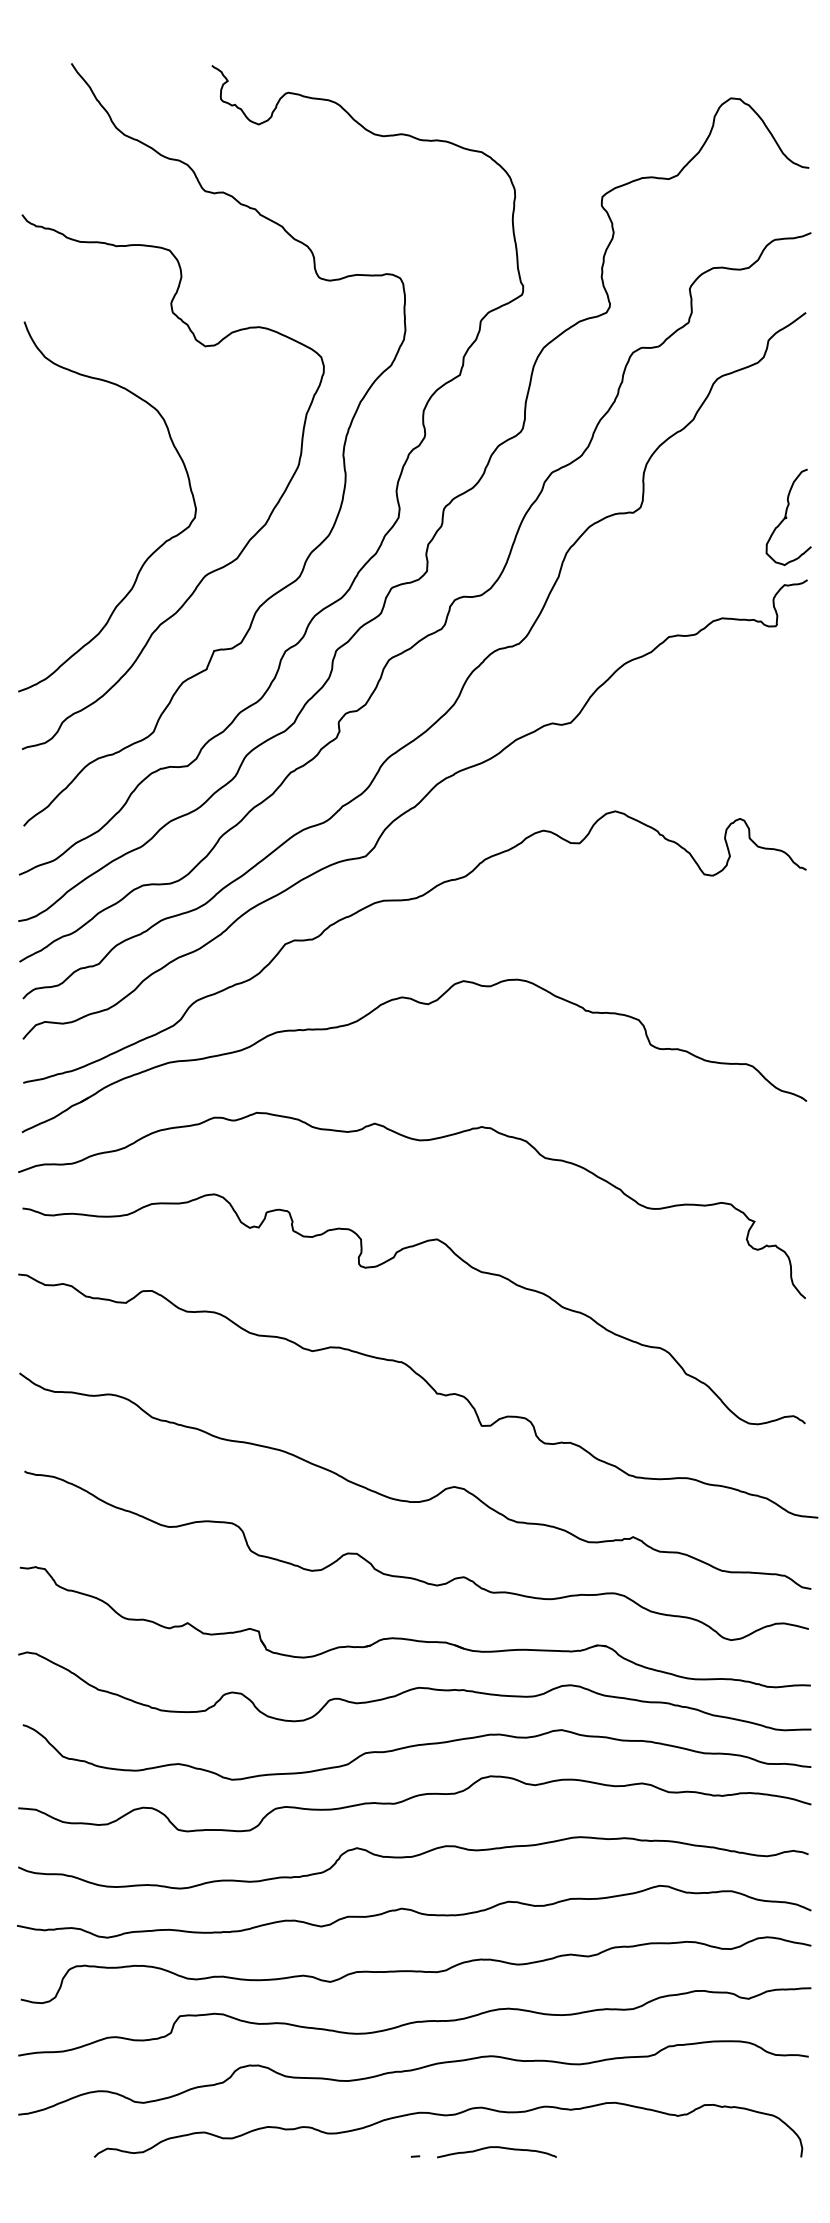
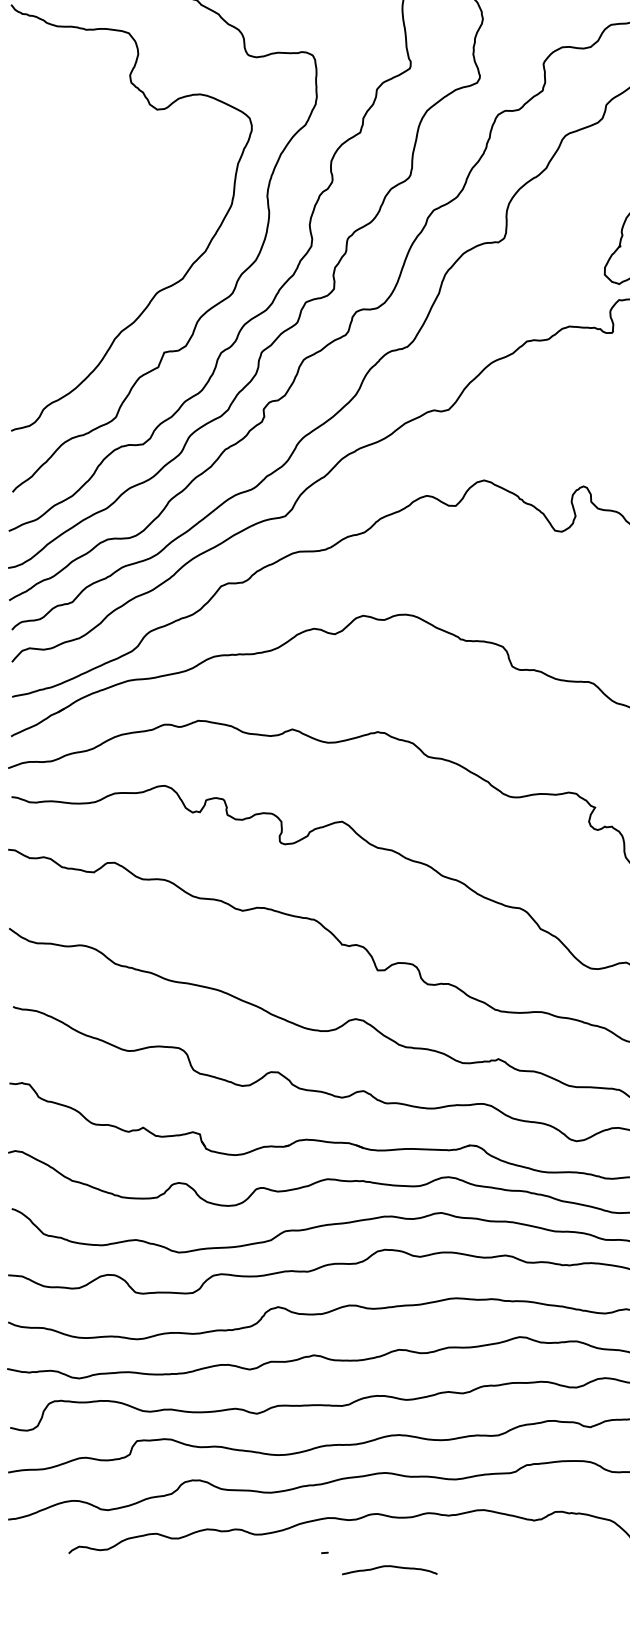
curve: (153, 551) -> (115, 273), removed
curve: (498, 2148) -> (391, 1567), moved

